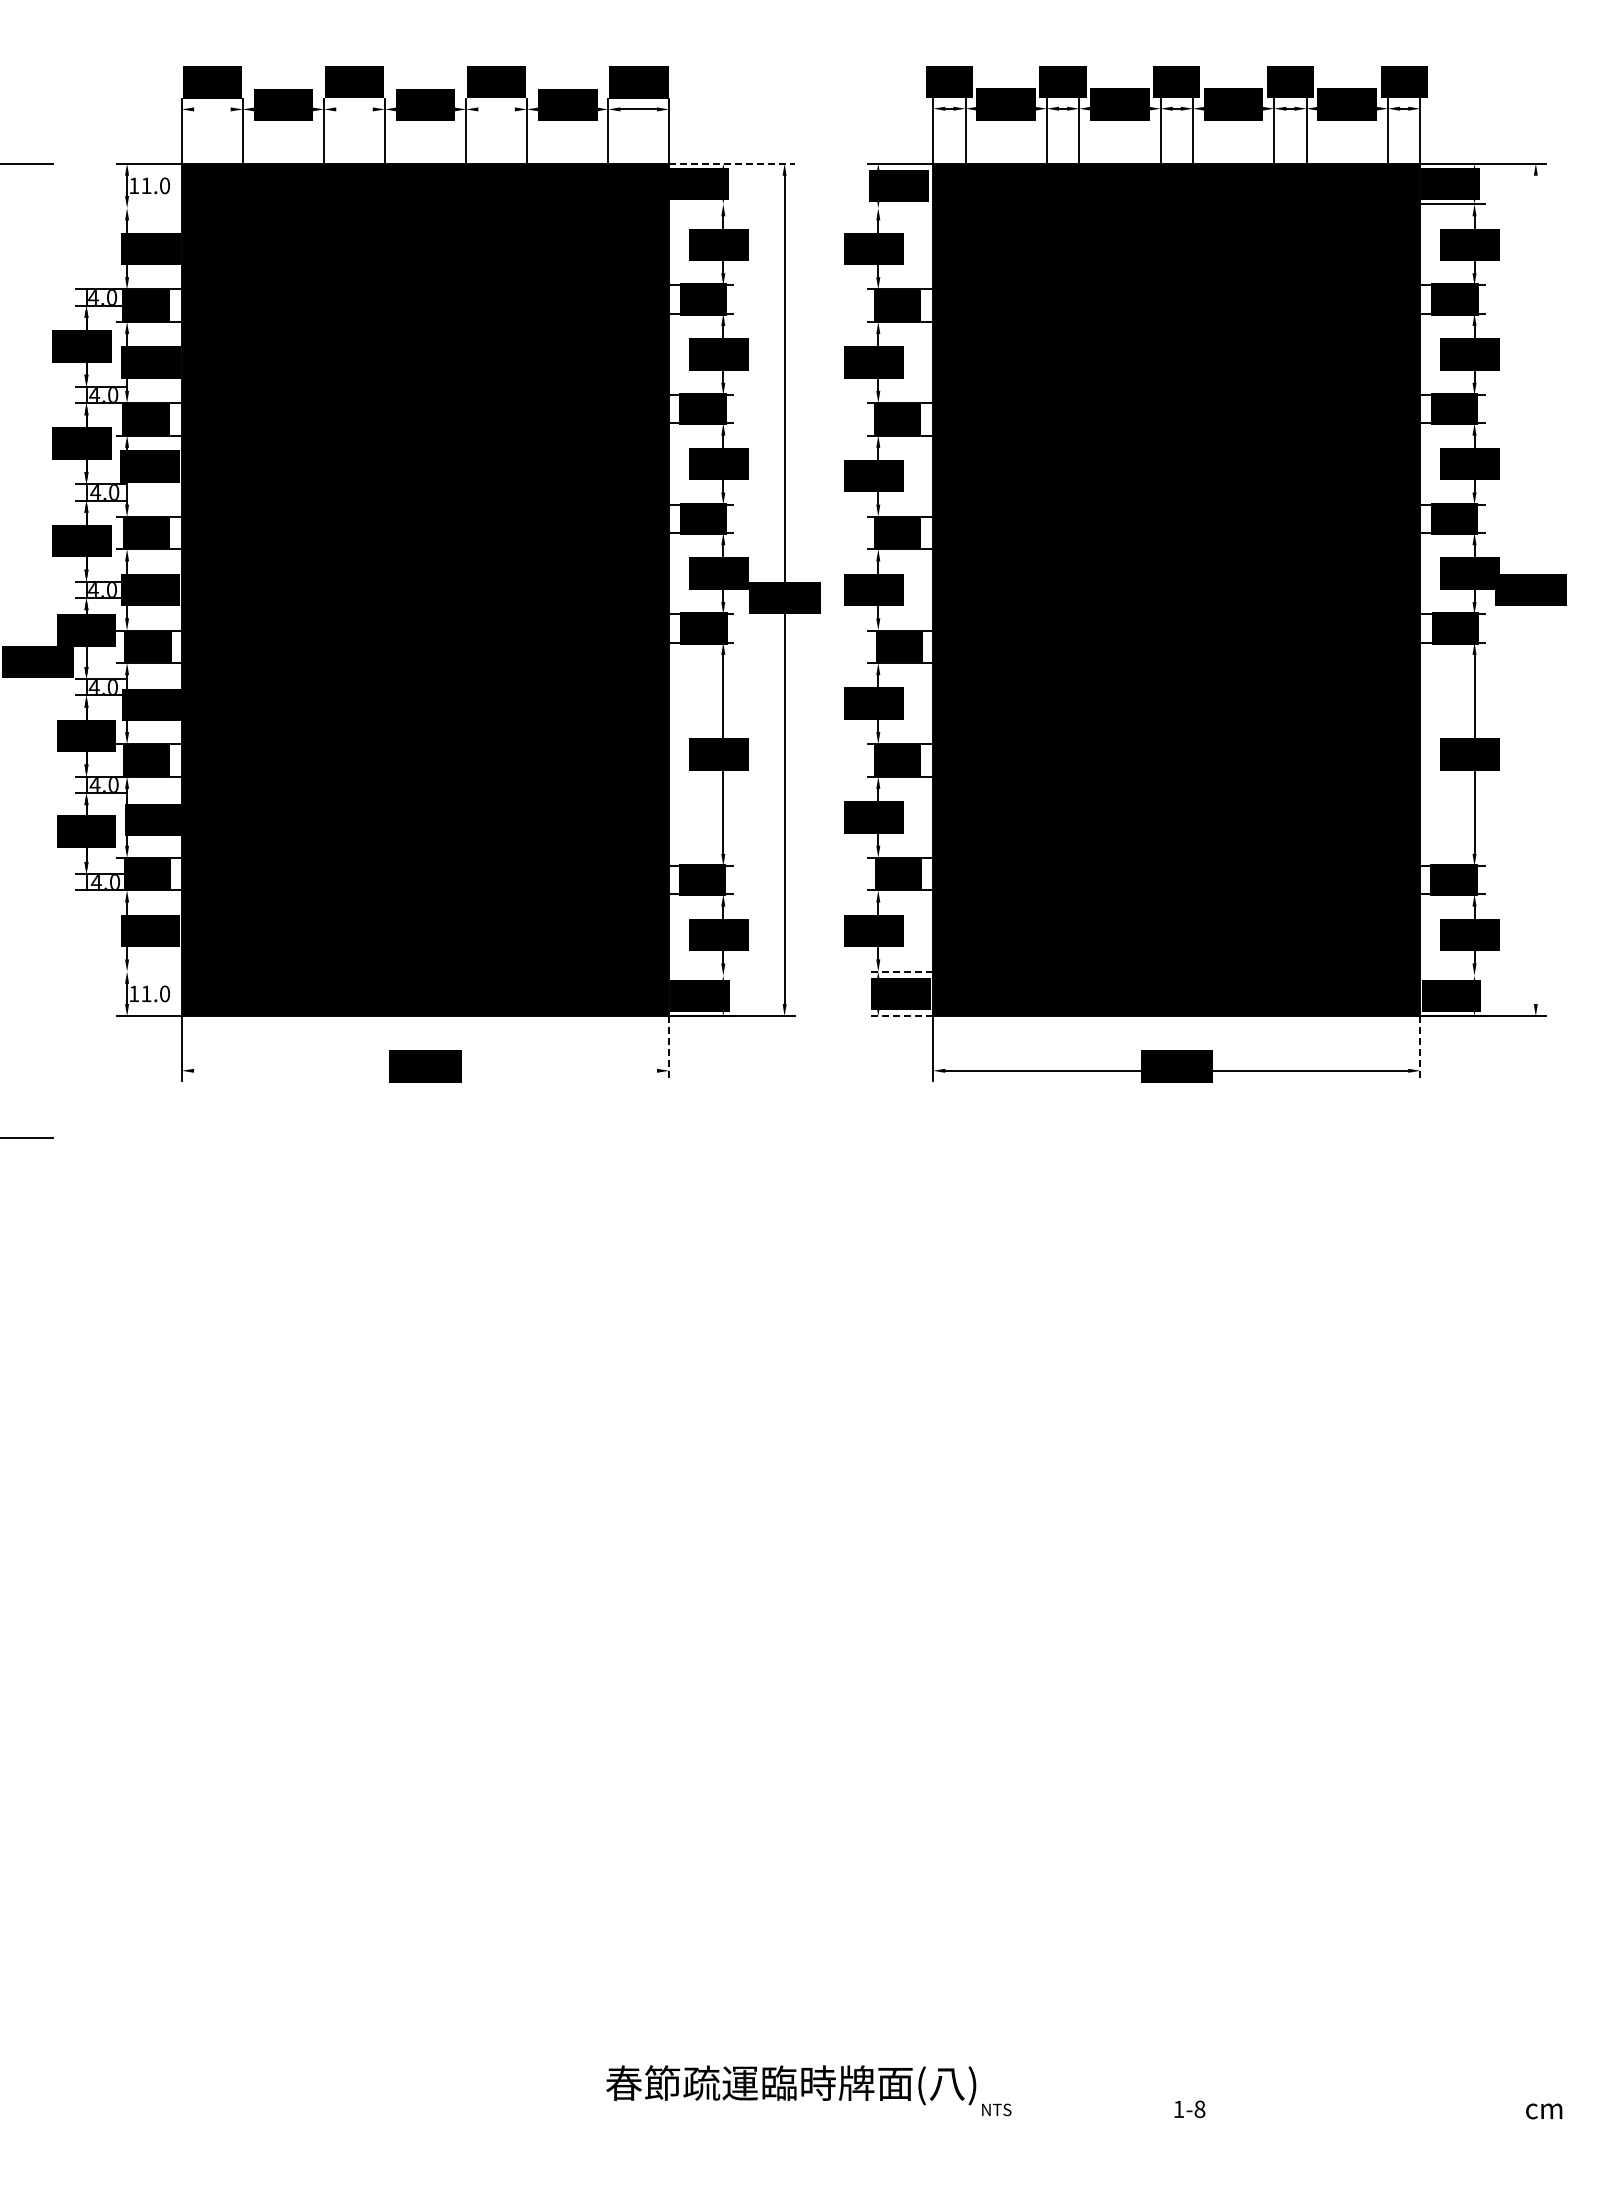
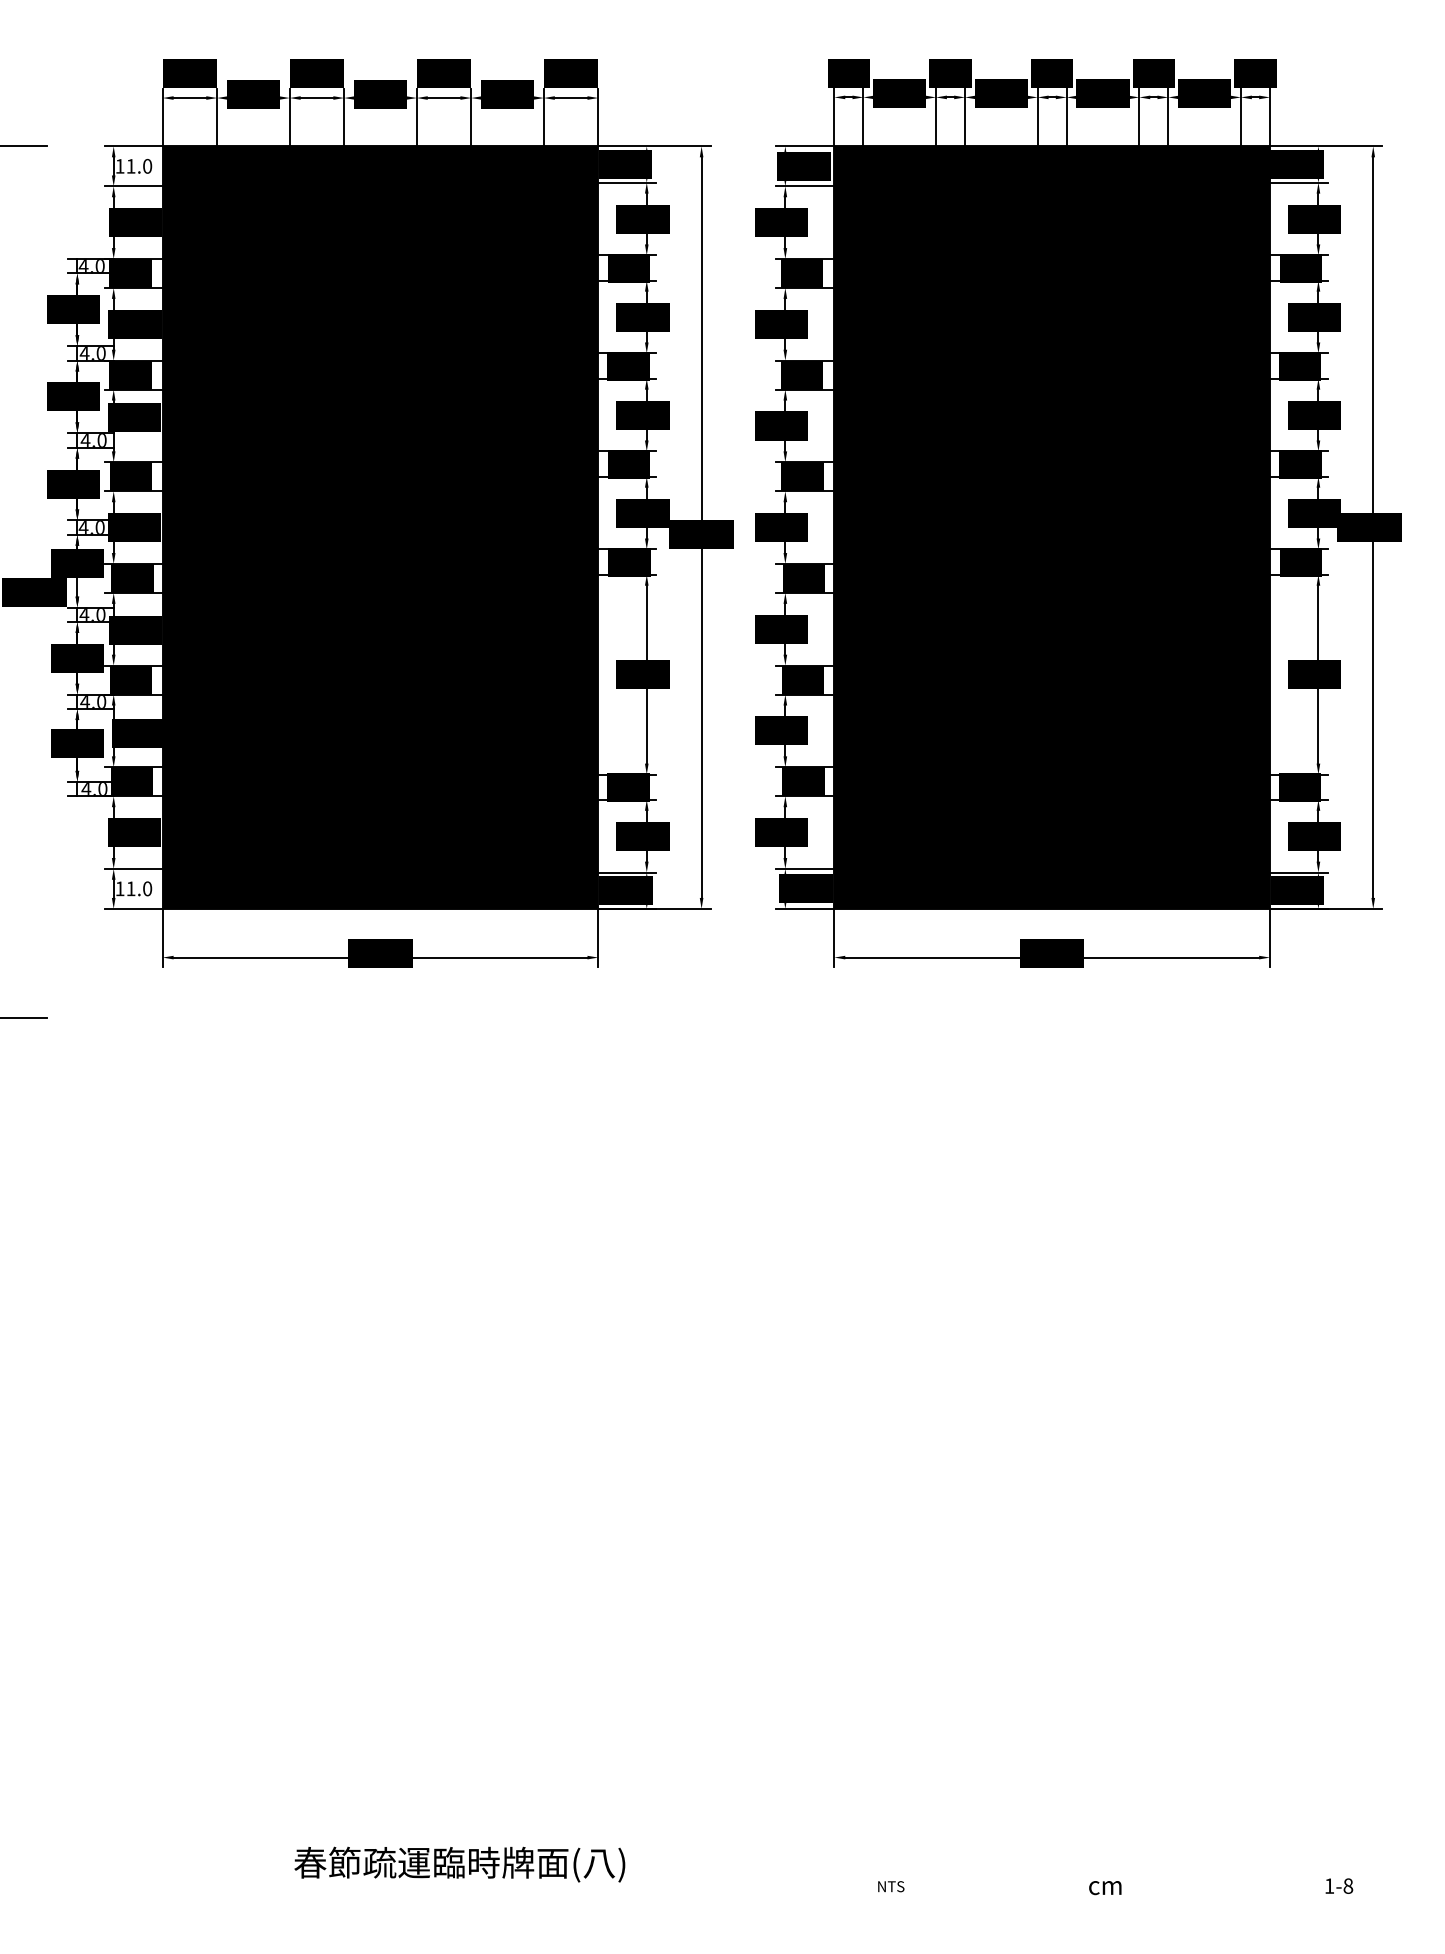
line: (212, 109) -> (190, 98), added
line: (354, 109) -> (317, 98), added
line: (496, 109) -> (443, 98), added
line: (731, 163) -> (654, 146), dashed -> solid
line: (701, 204) -> (627, 183), added
line: (148, 208) -> (132, 186), added
line: (900, 208) -> (805, 186), added
line: (1535, 589) -> (1372, 527), added
line: (148, 971) -> (132, 868), added
line: (900, 971) -> (805, 868), dashed -> solid
line: (701, 975) -> (627, 872), added
line: (1452, 975) -> (1298, 872), added
line: (900, 1016) -> (805, 909), dashed -> solid
line: (669, 1049) -> (598, 938), dashed -> solid
line: (1420, 1049) -> (1270, 938), dashed -> solid
line: (425, 1070) -> (380, 957), added
text: (791, 2085) -> (460, 1864), moved
text: (1189, 2109) -> (1338, 1886), moved
text: (1544, 2111) -> (1105, 1888), moved

